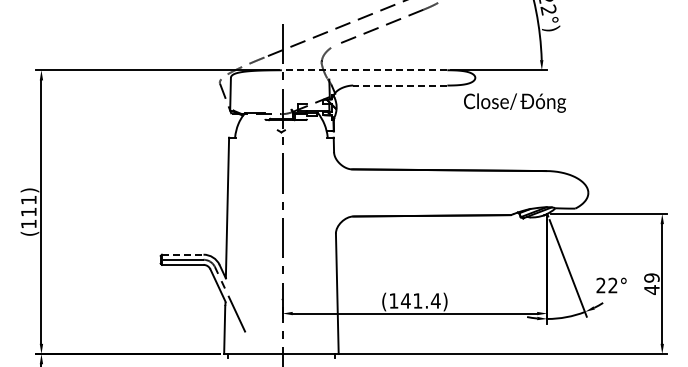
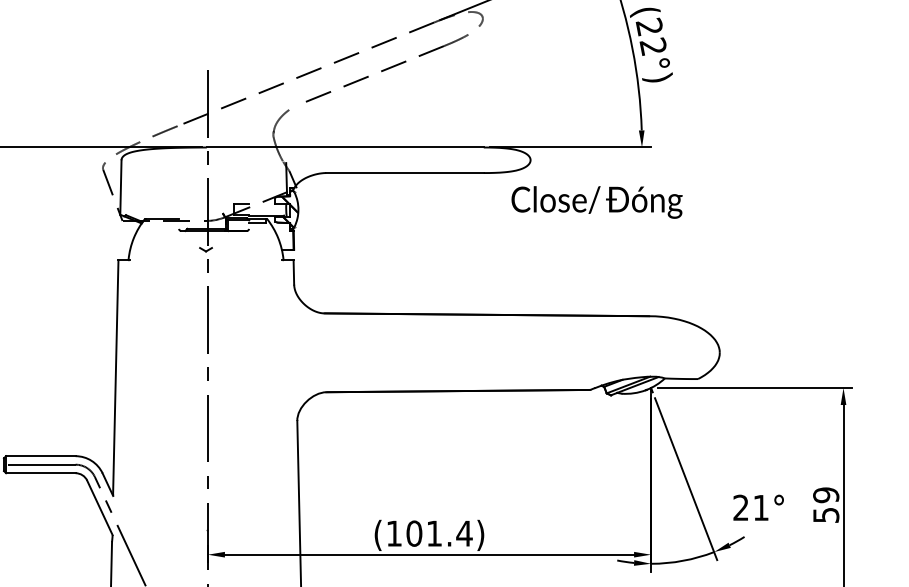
line: (364, 70) -> (345, 147), dashed -> solid
line: (399, 85) -> (403, 172), dashed -> solid
line: (182, 254) -> (40, 455), dashed -> solid
text: (612, 285) -> (760, 507), 22° -> 21°
text: (651, 289) -> (825, 514), 49 -> 59
text: (405, 300) -> (413, 532), (141.4) -> (101.4)

